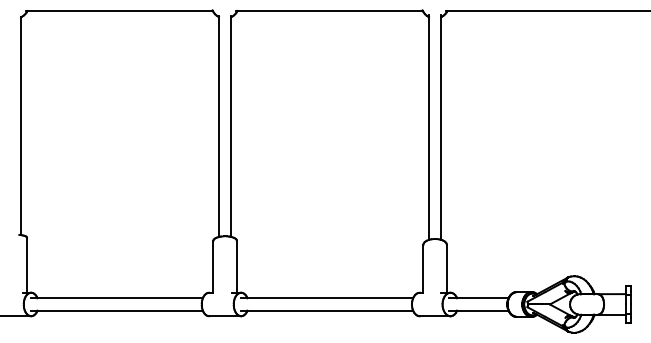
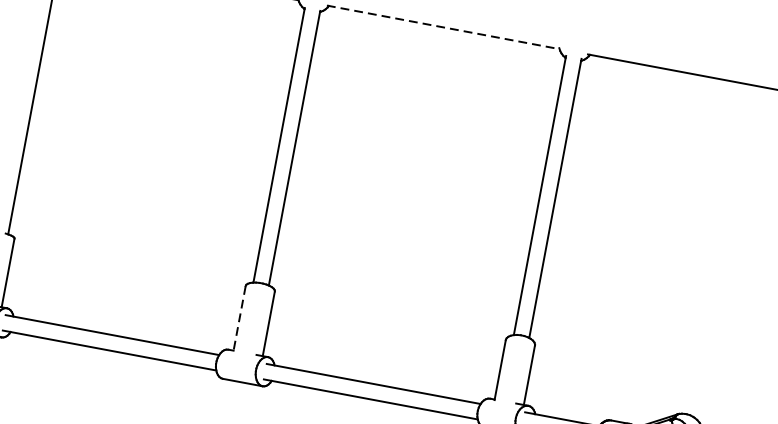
line: (329, 11) -> (443, 27), solid -> dashed
line: (213, 267) -> (239, 319), solid -> dashed

